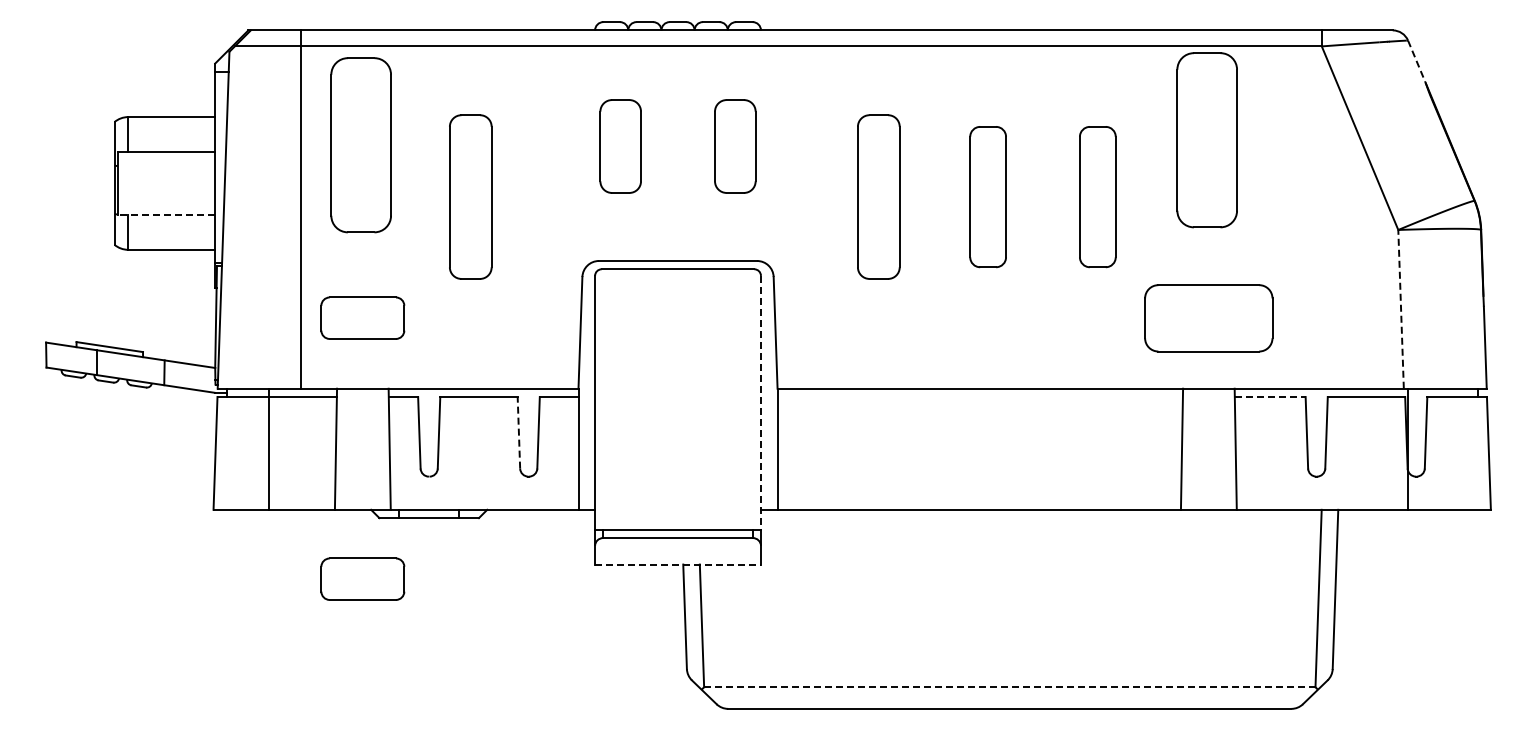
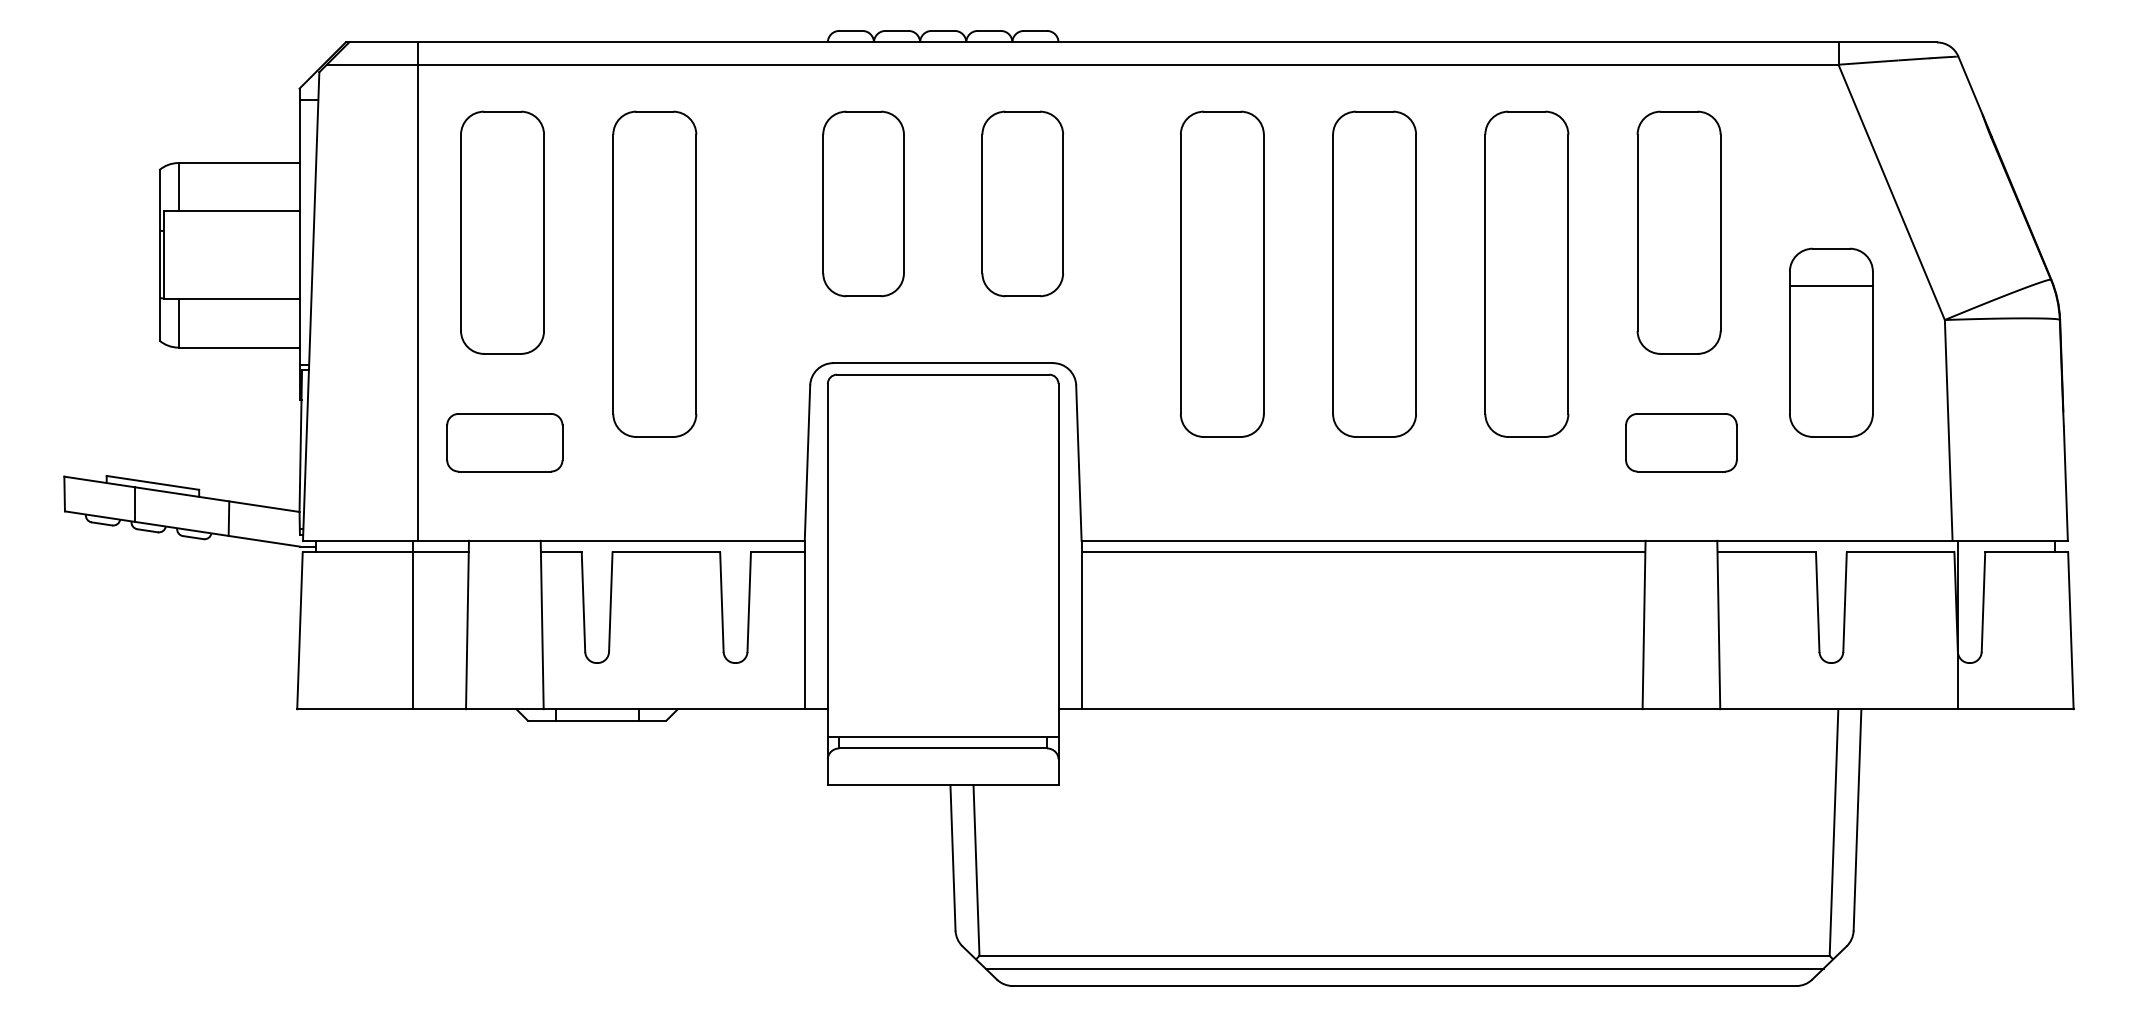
line: (1416, 61) -> (1970, 85), dashed -> solid
part: (1206, 140) -> (1678, 233), moved
part: (360, 145) -> (501, 233), moved
part: (620, 146) -> (863, 203), size x1.43
part: (735, 146) -> (1023, 203), size x1.43
part: (470, 196) -> (654, 273), size x1.43
part: (878, 196) -> (1221, 273), size x1.43
part: (987, 196) -> (1373, 273), size x1.67
part: (1097, 196) -> (1526, 273), size x1.67
line: (166, 215) -> (231, 299), dashed -> solid
part: (1316, 245) -> (1831, 341), added
line: (1401, 308) -> (1949, 429), dashed -> solid
part: (1208, 317) -> (1680, 441), size x0.62
line: (979, 397) -> (1362, 553), added
line: (1270, 397) -> (1767, 553), dashed -> solid
line: (760, 402) -> (1057, 559), dashed -> solid
line: (518, 432) -> (721, 601), dashed -> solid
line: (268, 448) -> (412, 623), moved
line: (678, 564) -> (943, 785), dashed -> solid
part: (362, 578) -> (504, 804), removed
line: (1009, 687) -> (1404, 956), dashed -> solid
line: (1009, 696) -> (1404, 968), added

